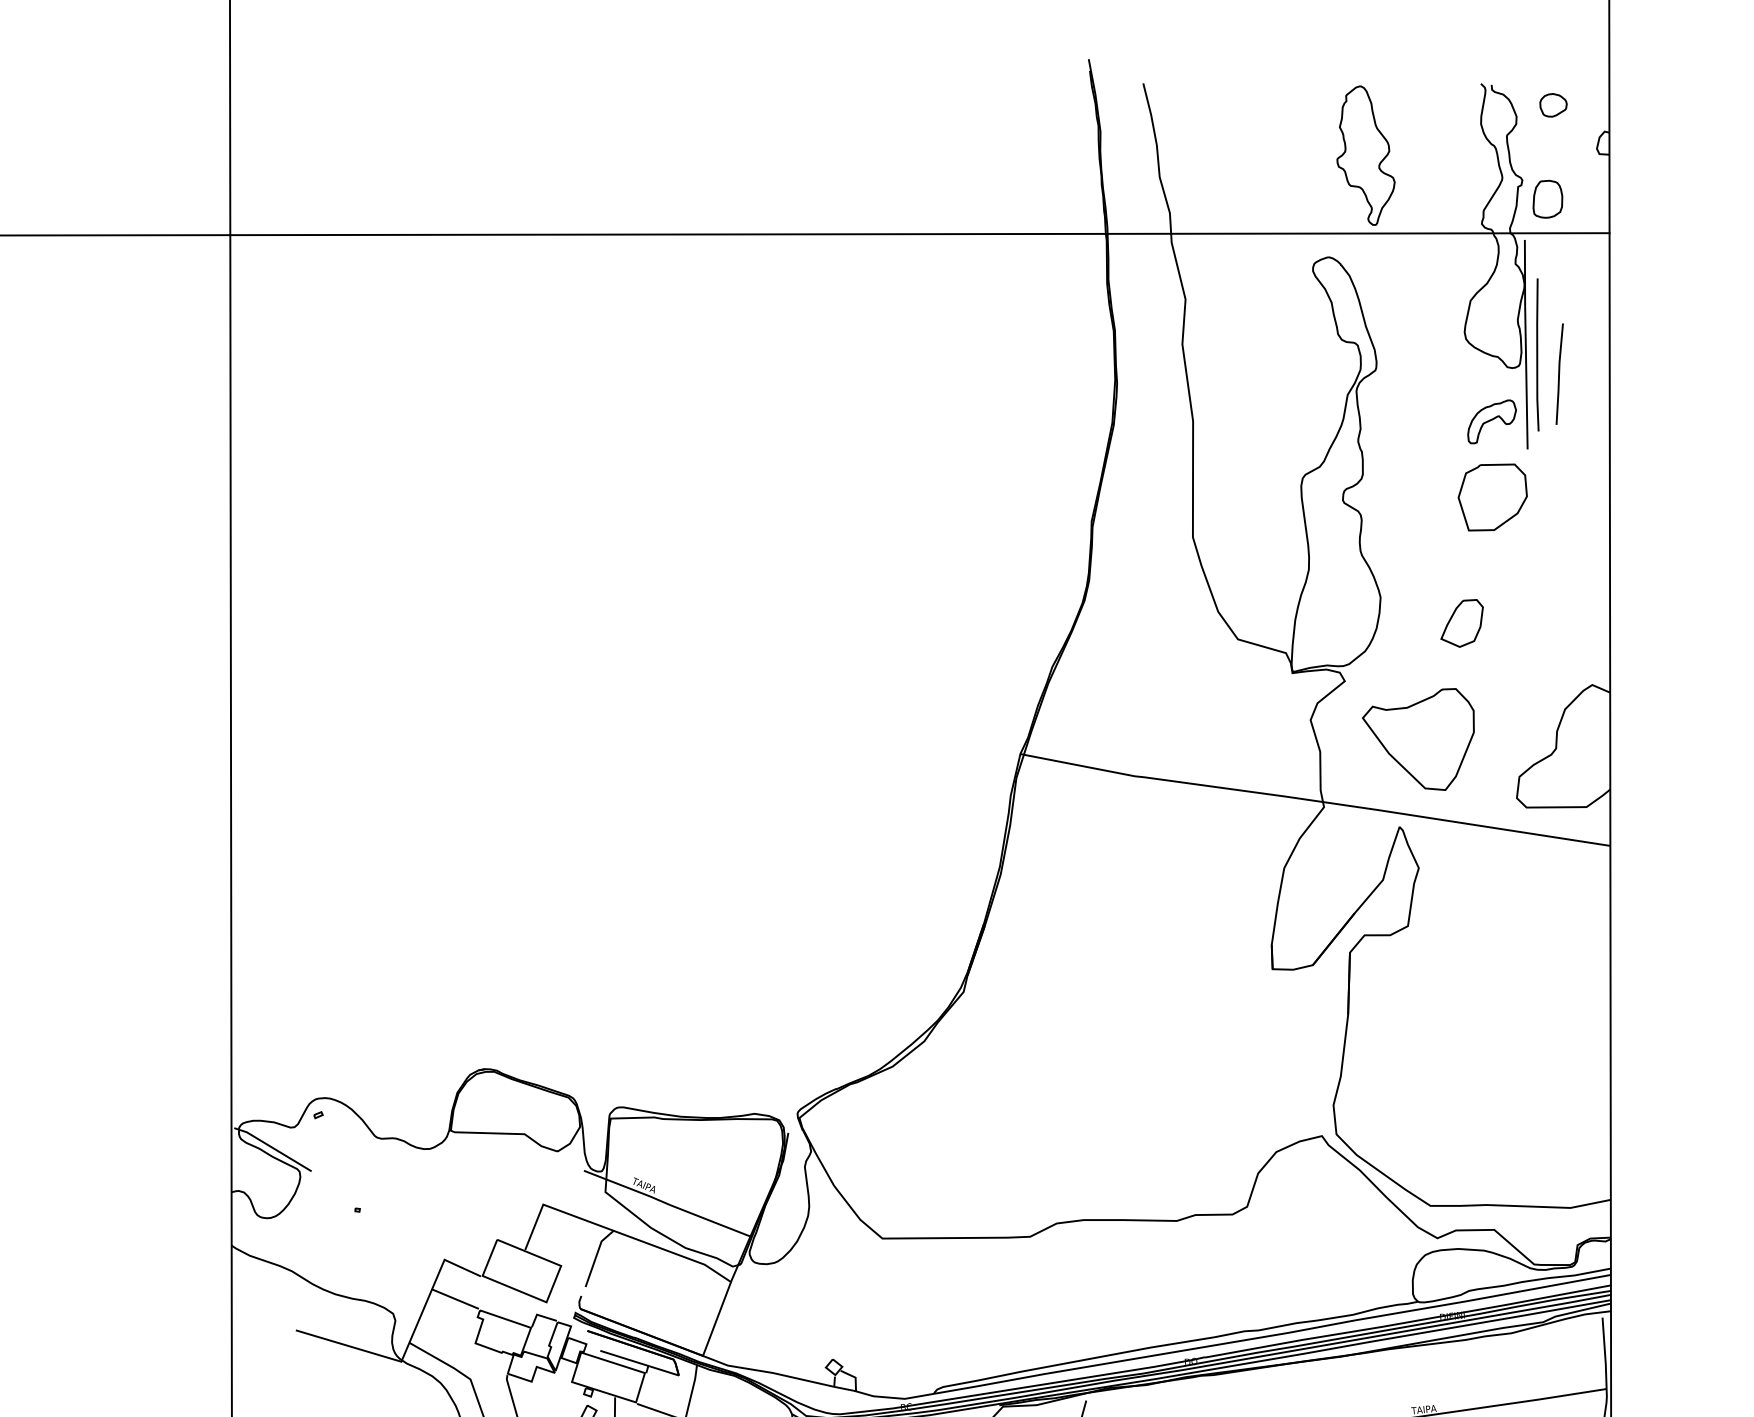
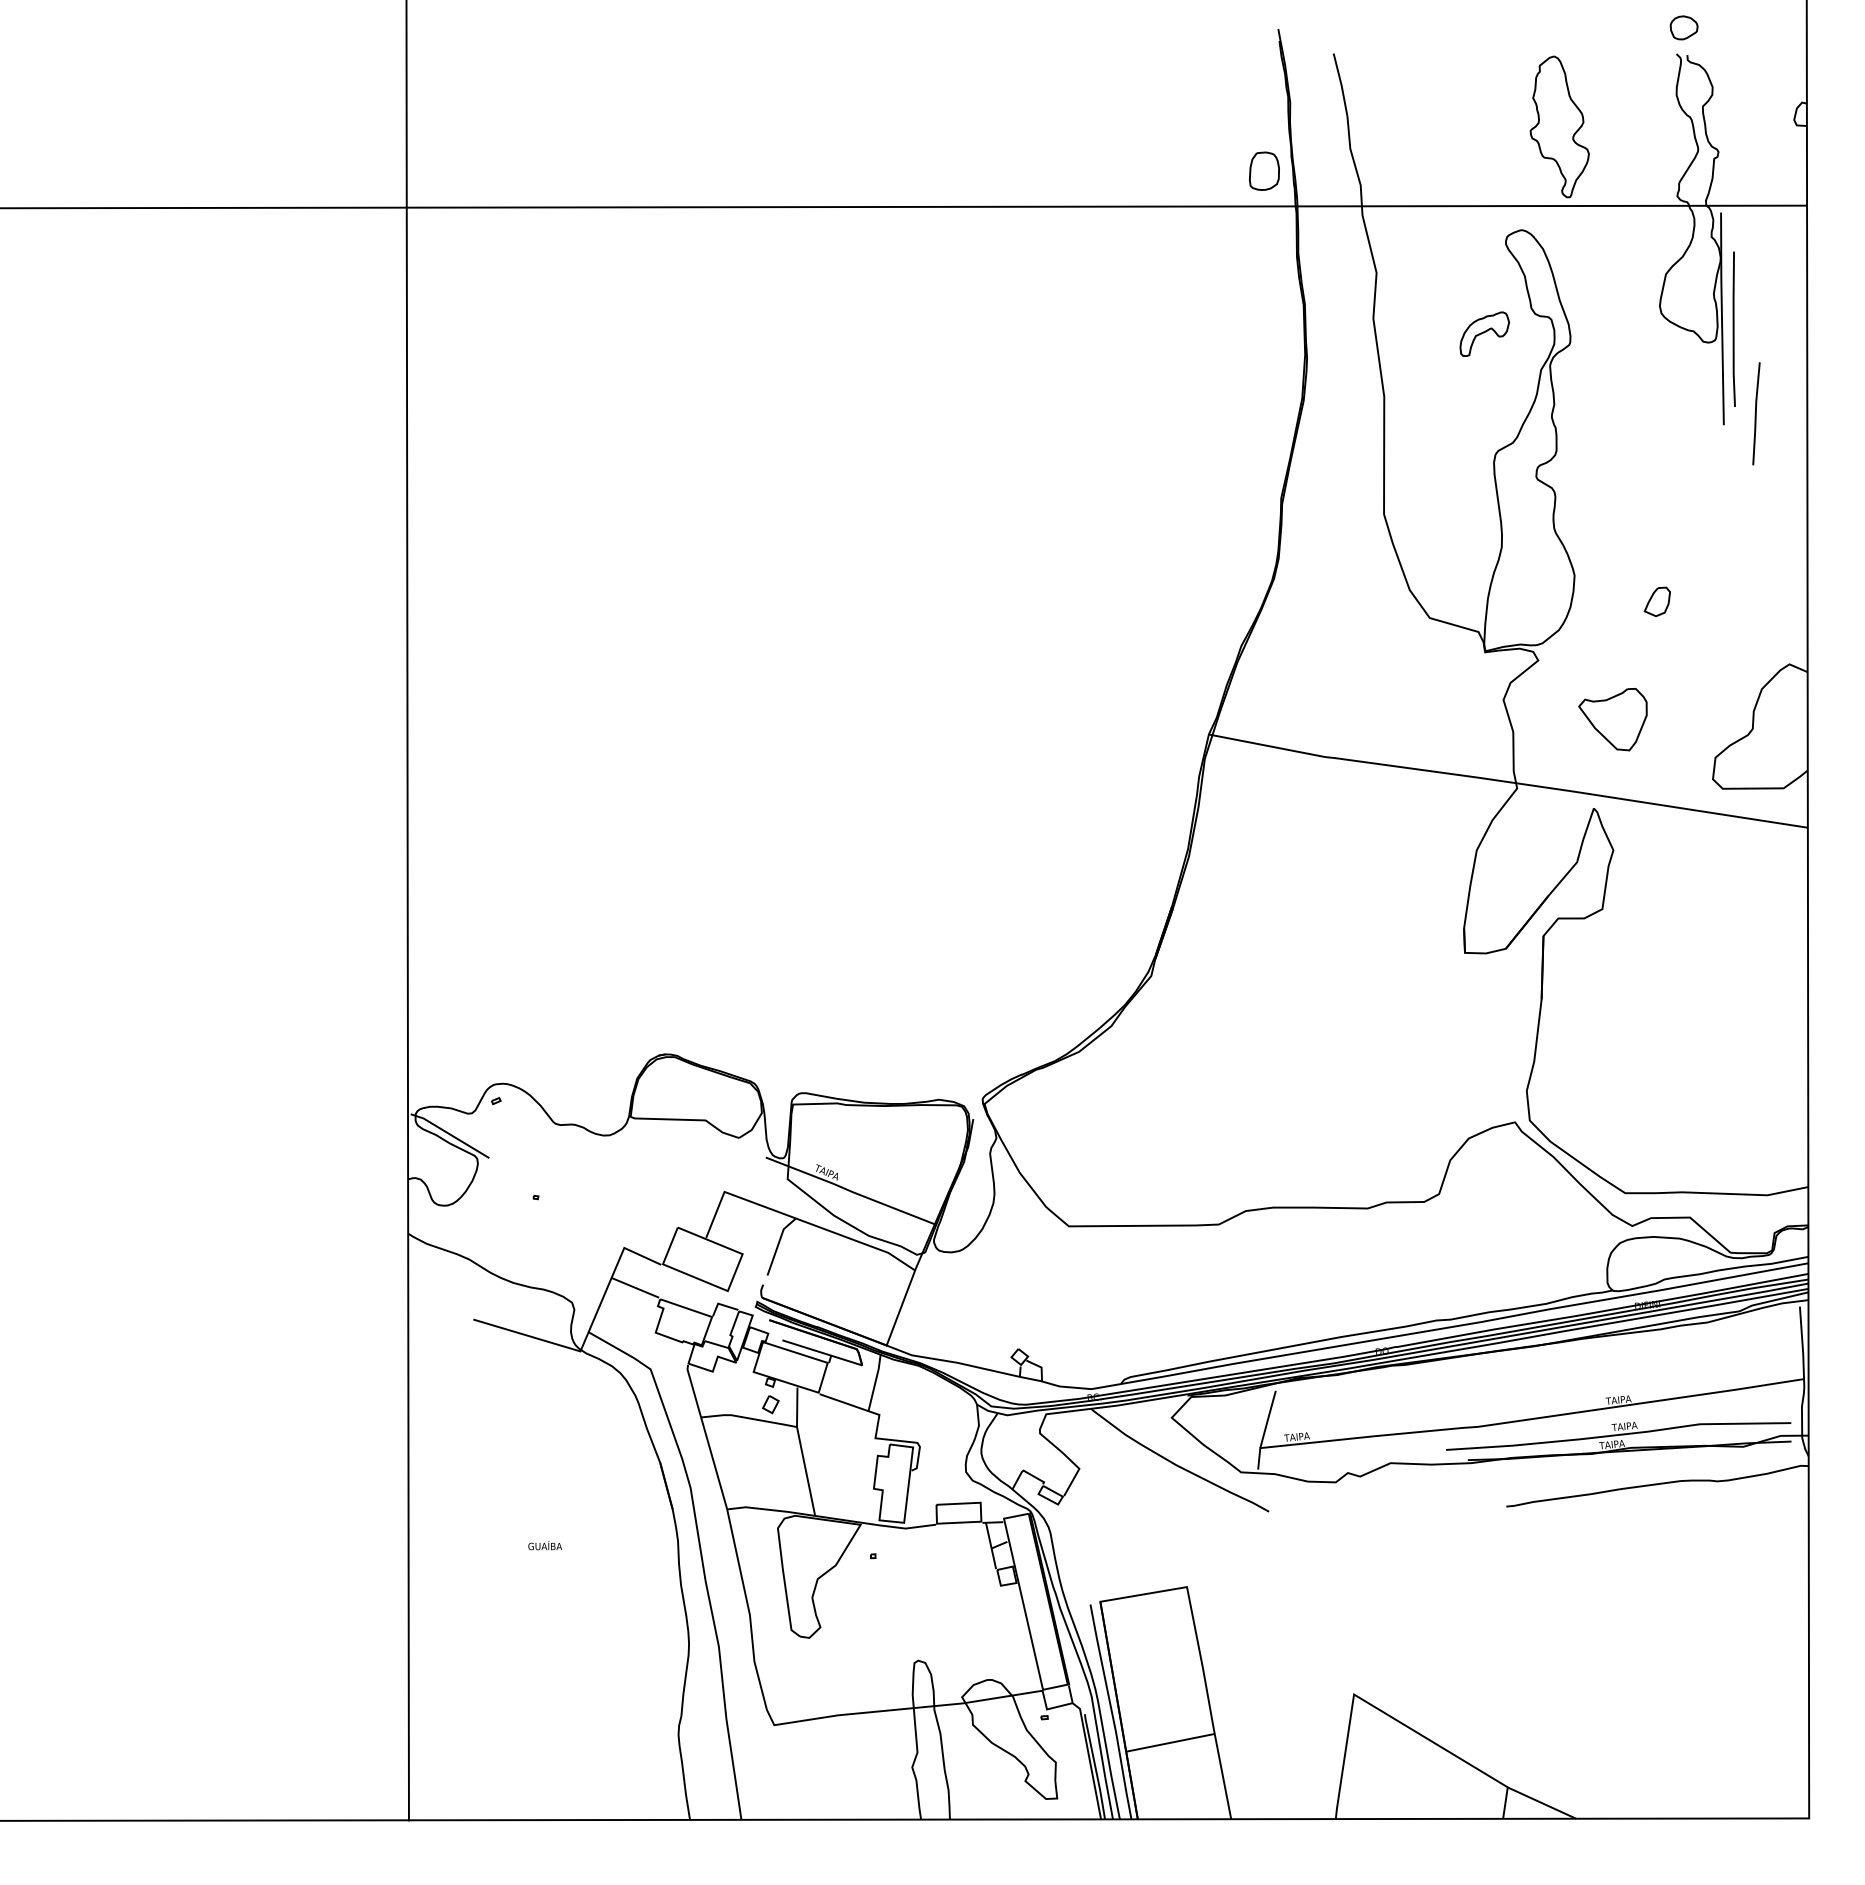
part: (1552, 104) -> (1683, 27), moved
part: (1547, 198) -> (1264, 170), moved
line: (1559, 373) -> (1756, 413), moved
part: (1491, 421) -> (1484, 333), moved
part: (1492, 496) -> (1688, 473), removed
part: (1462, 623) -> (1657, 601), size x0.6
part: (1417, 739) -> (1612, 719), size x0.6

